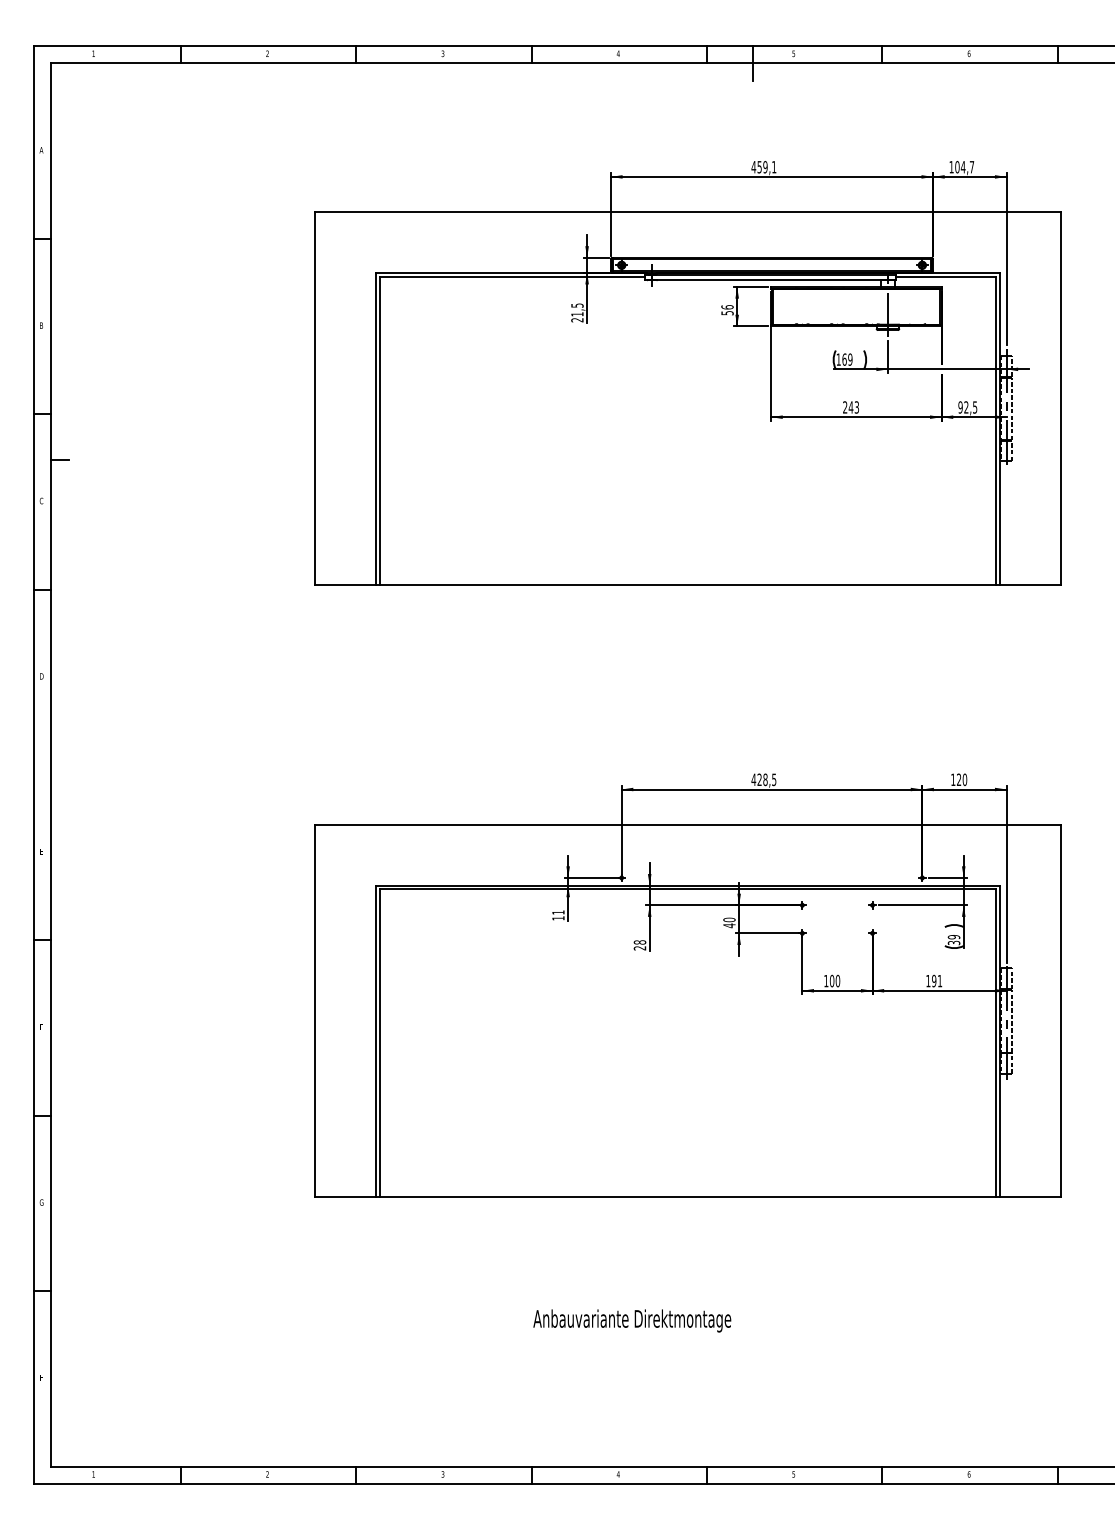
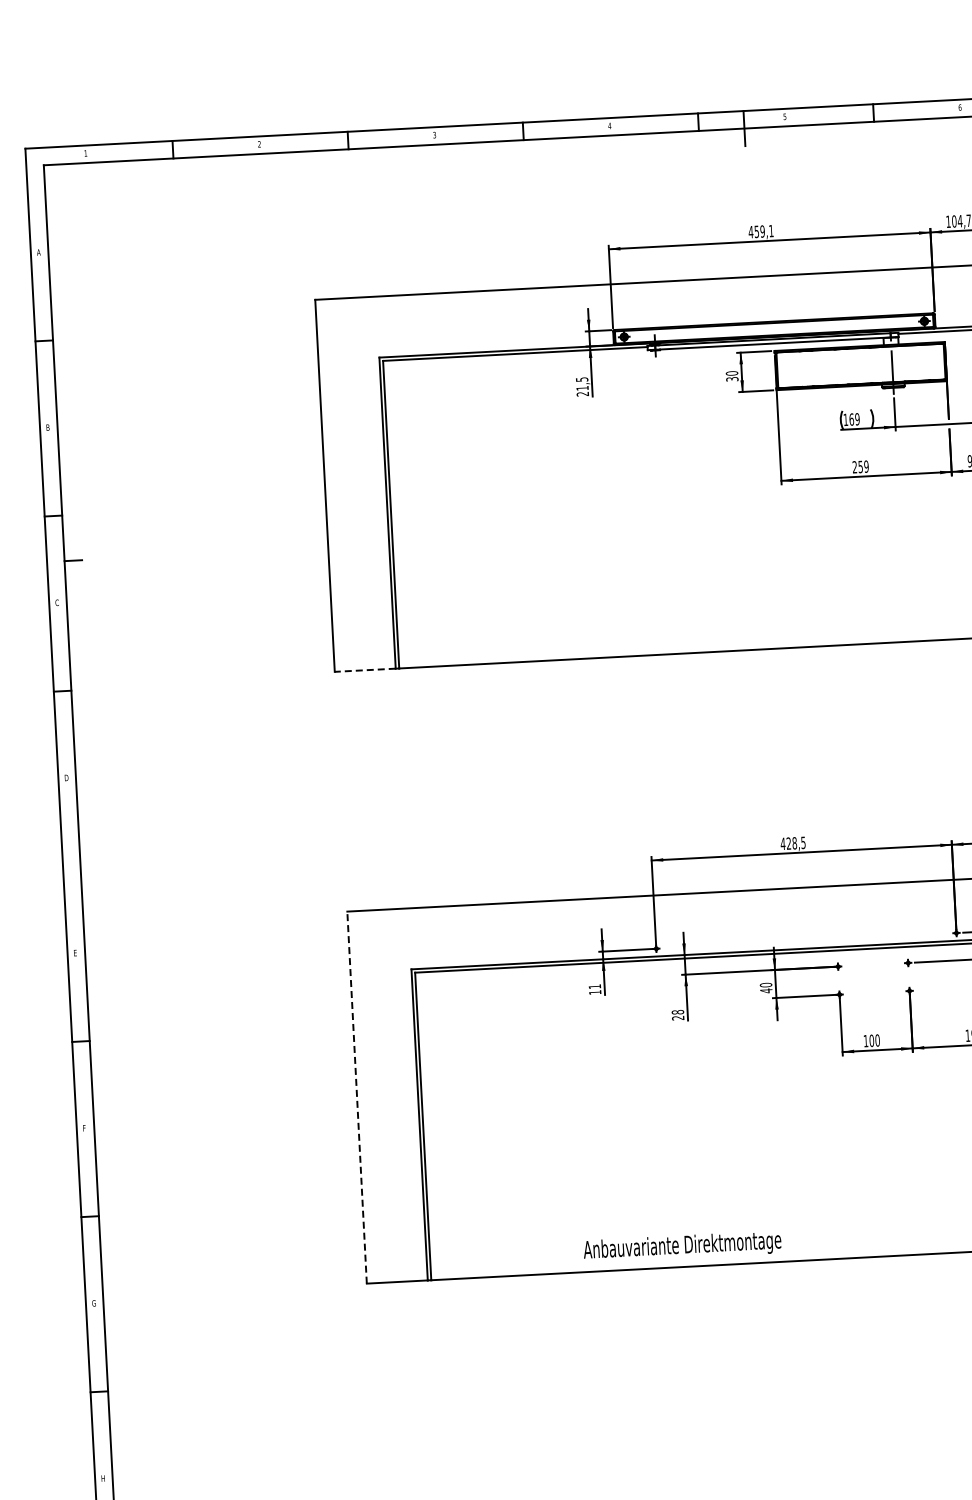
text: (727, 310) -> (732, 376), 56 -> 30
text: (853, 407) -> (863, 466), 243 -> 259
line: (345, 584) -> (365, 670), solid -> dashed
line: (315, 1010) -> (357, 1097), solid -> dashed
text: (632, 1320) -> (682, 1246), moved

